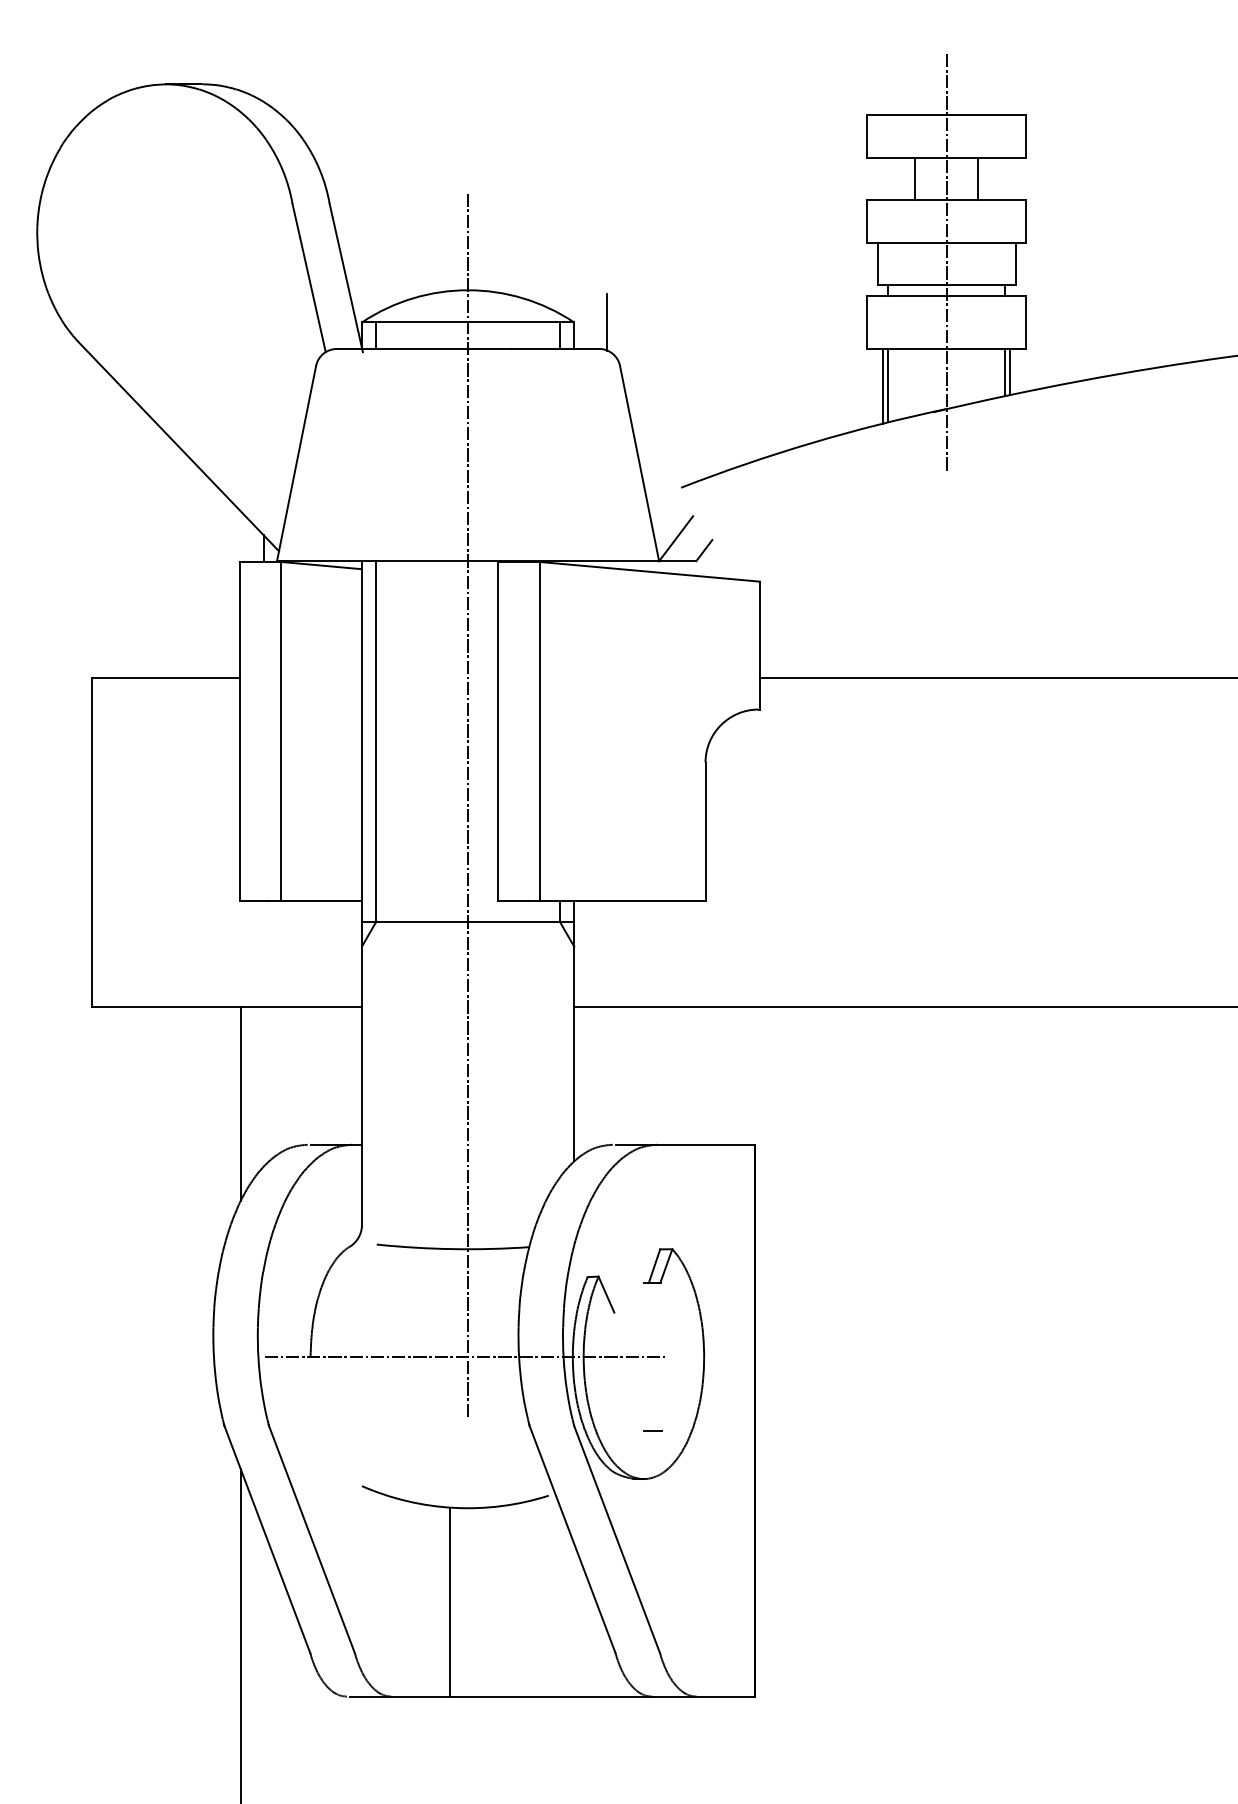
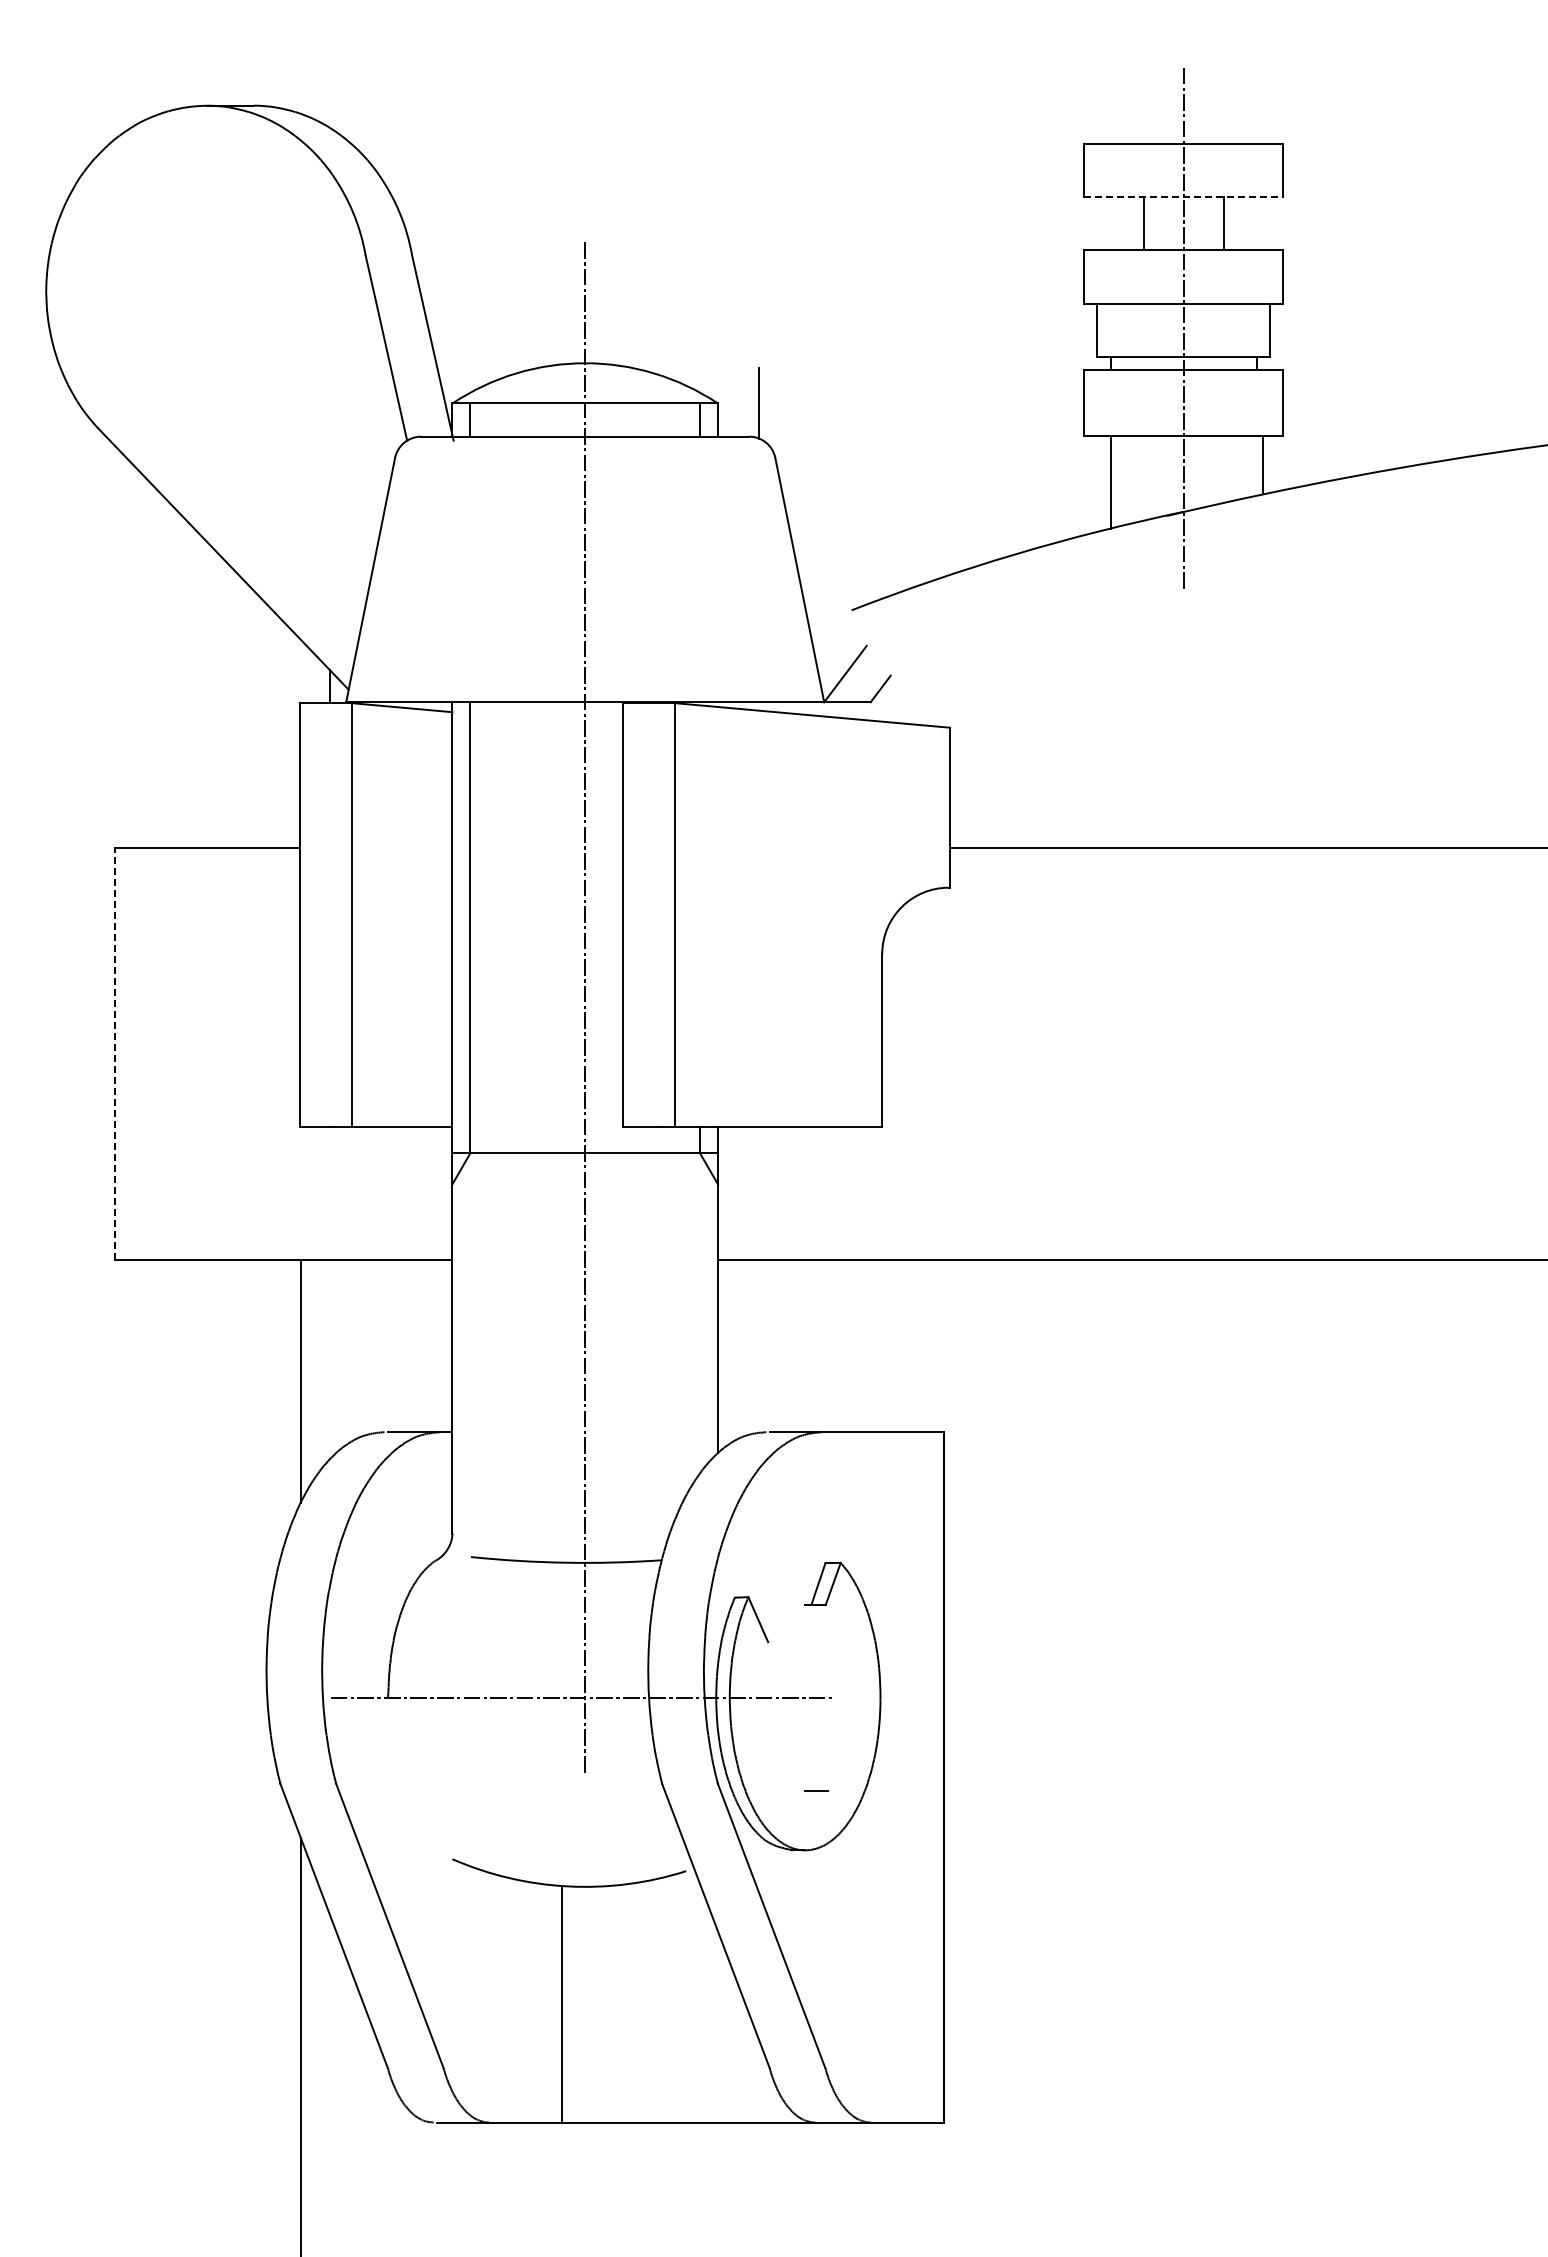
line: (946, 157) -> (1183, 197), solid -> dashed
line: (1004, 371) -> (1256, 465), removed
line: (883, 386) -> (1104, 483), removed
line: (91, 842) -> (114, 1053), solid -> dashed

